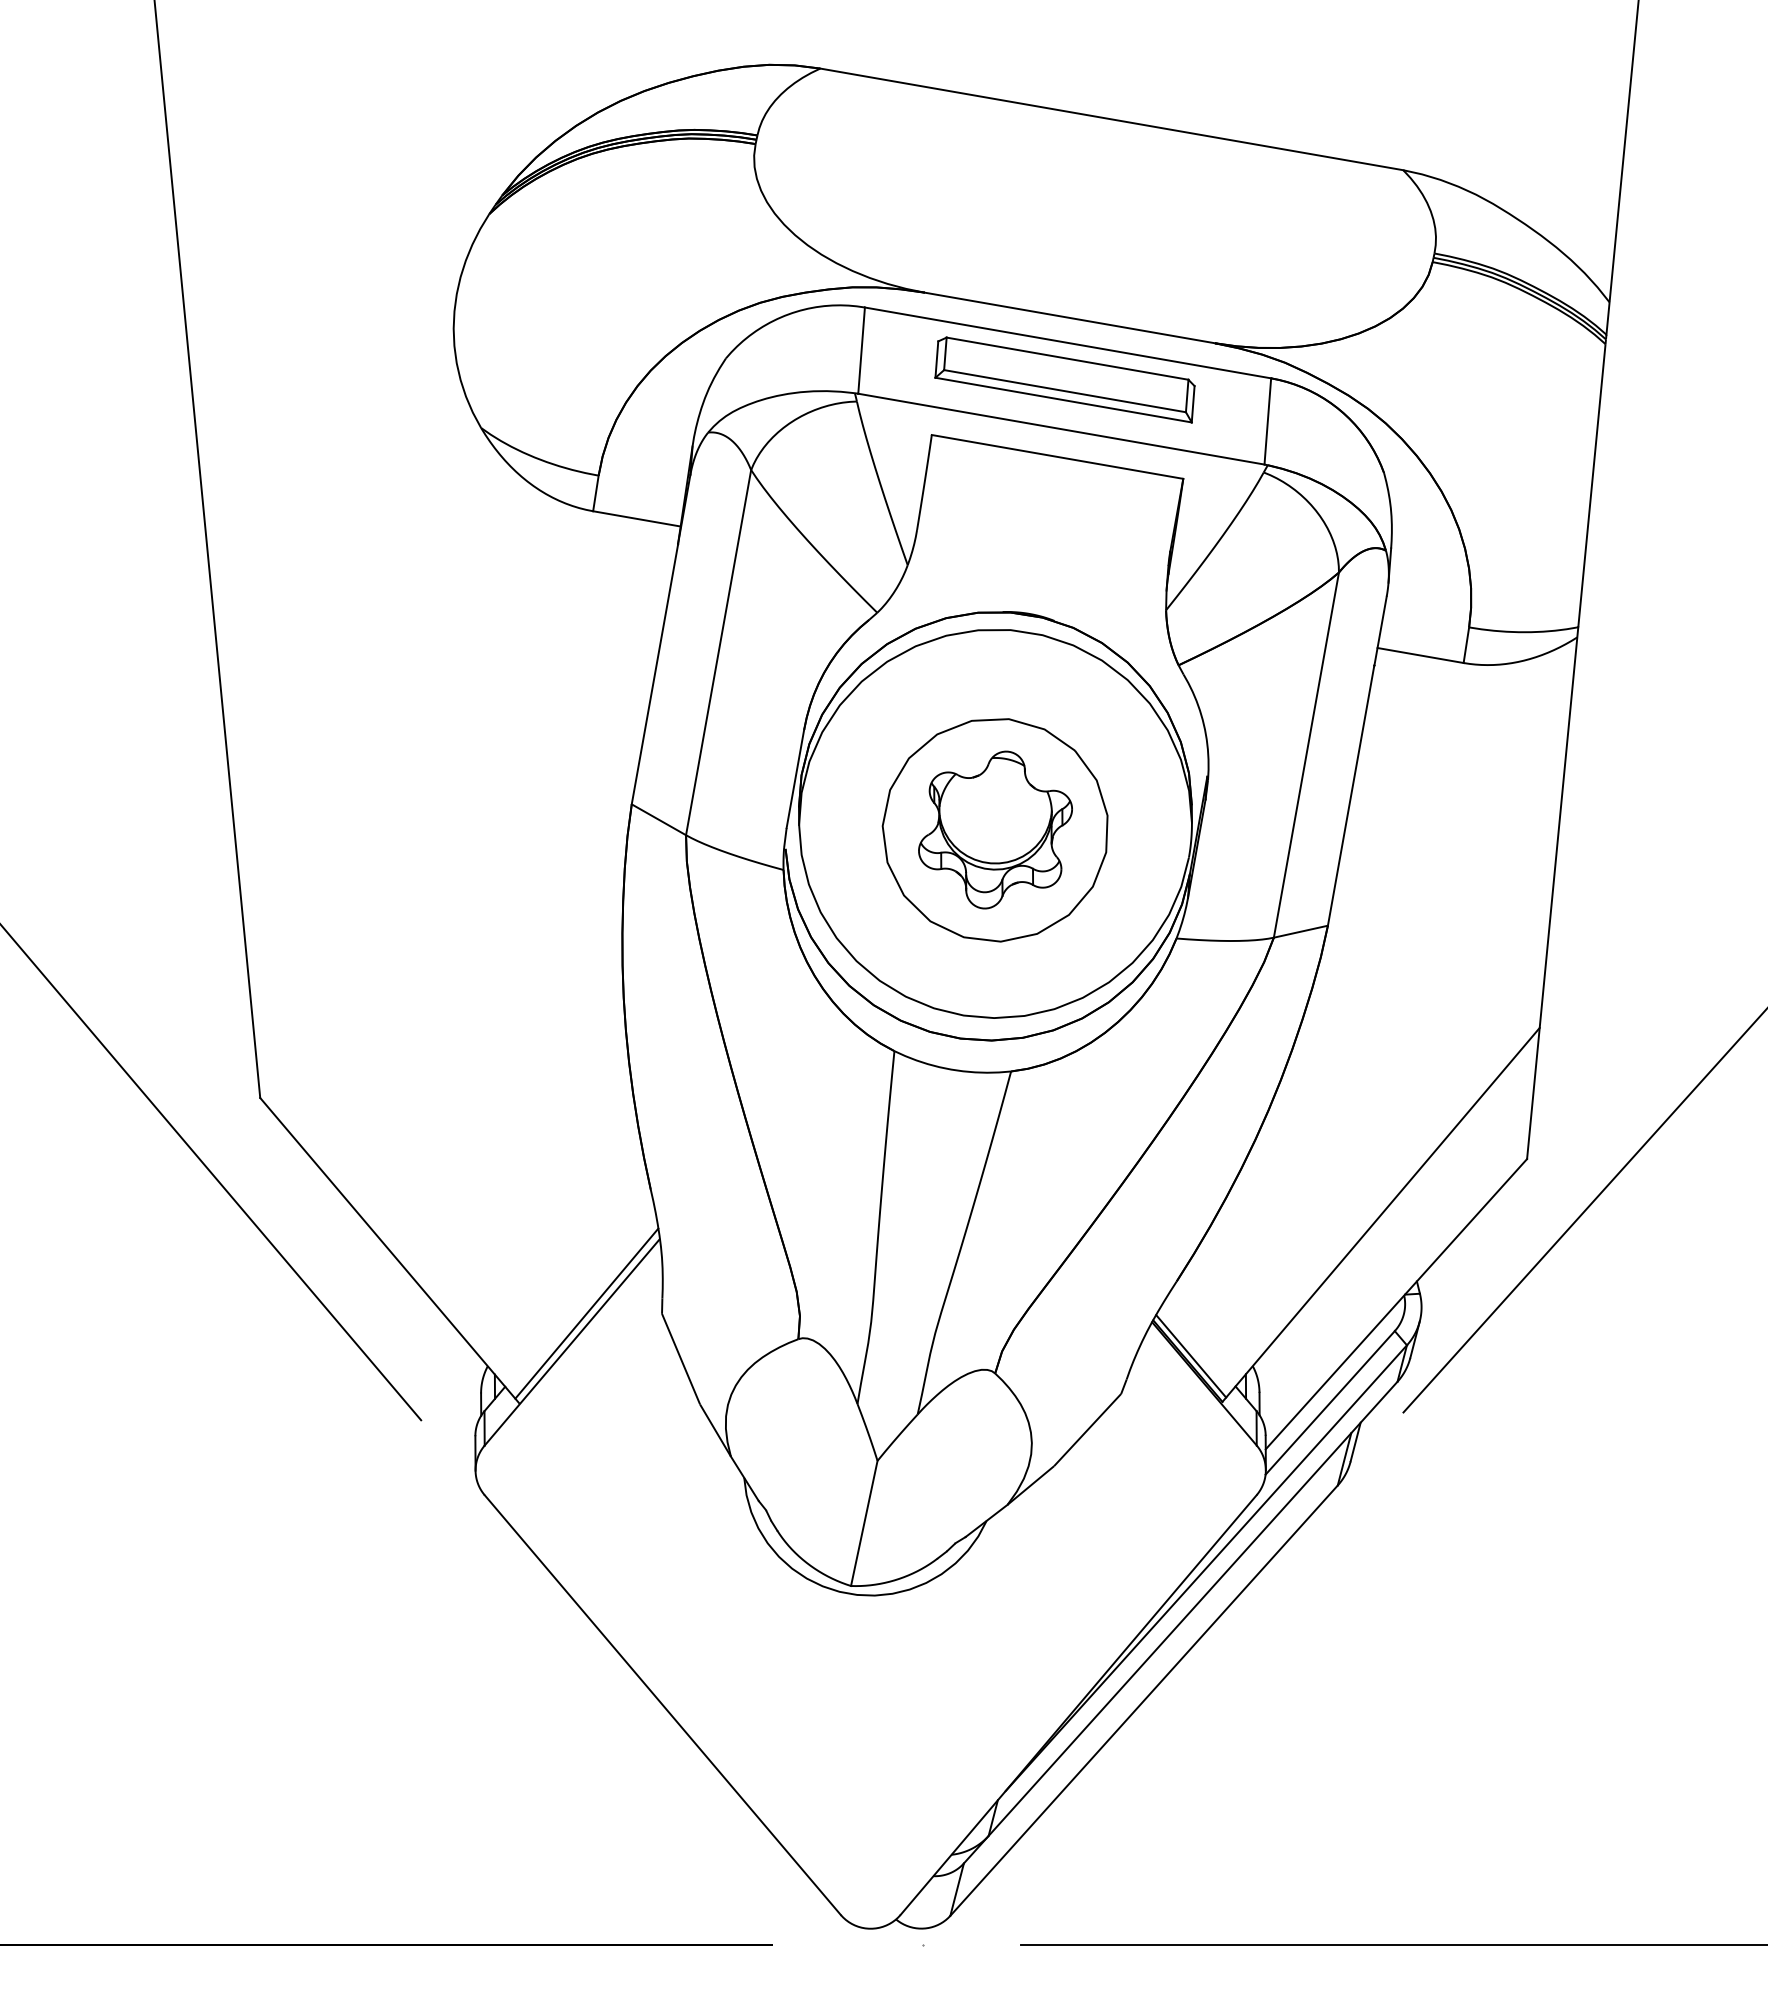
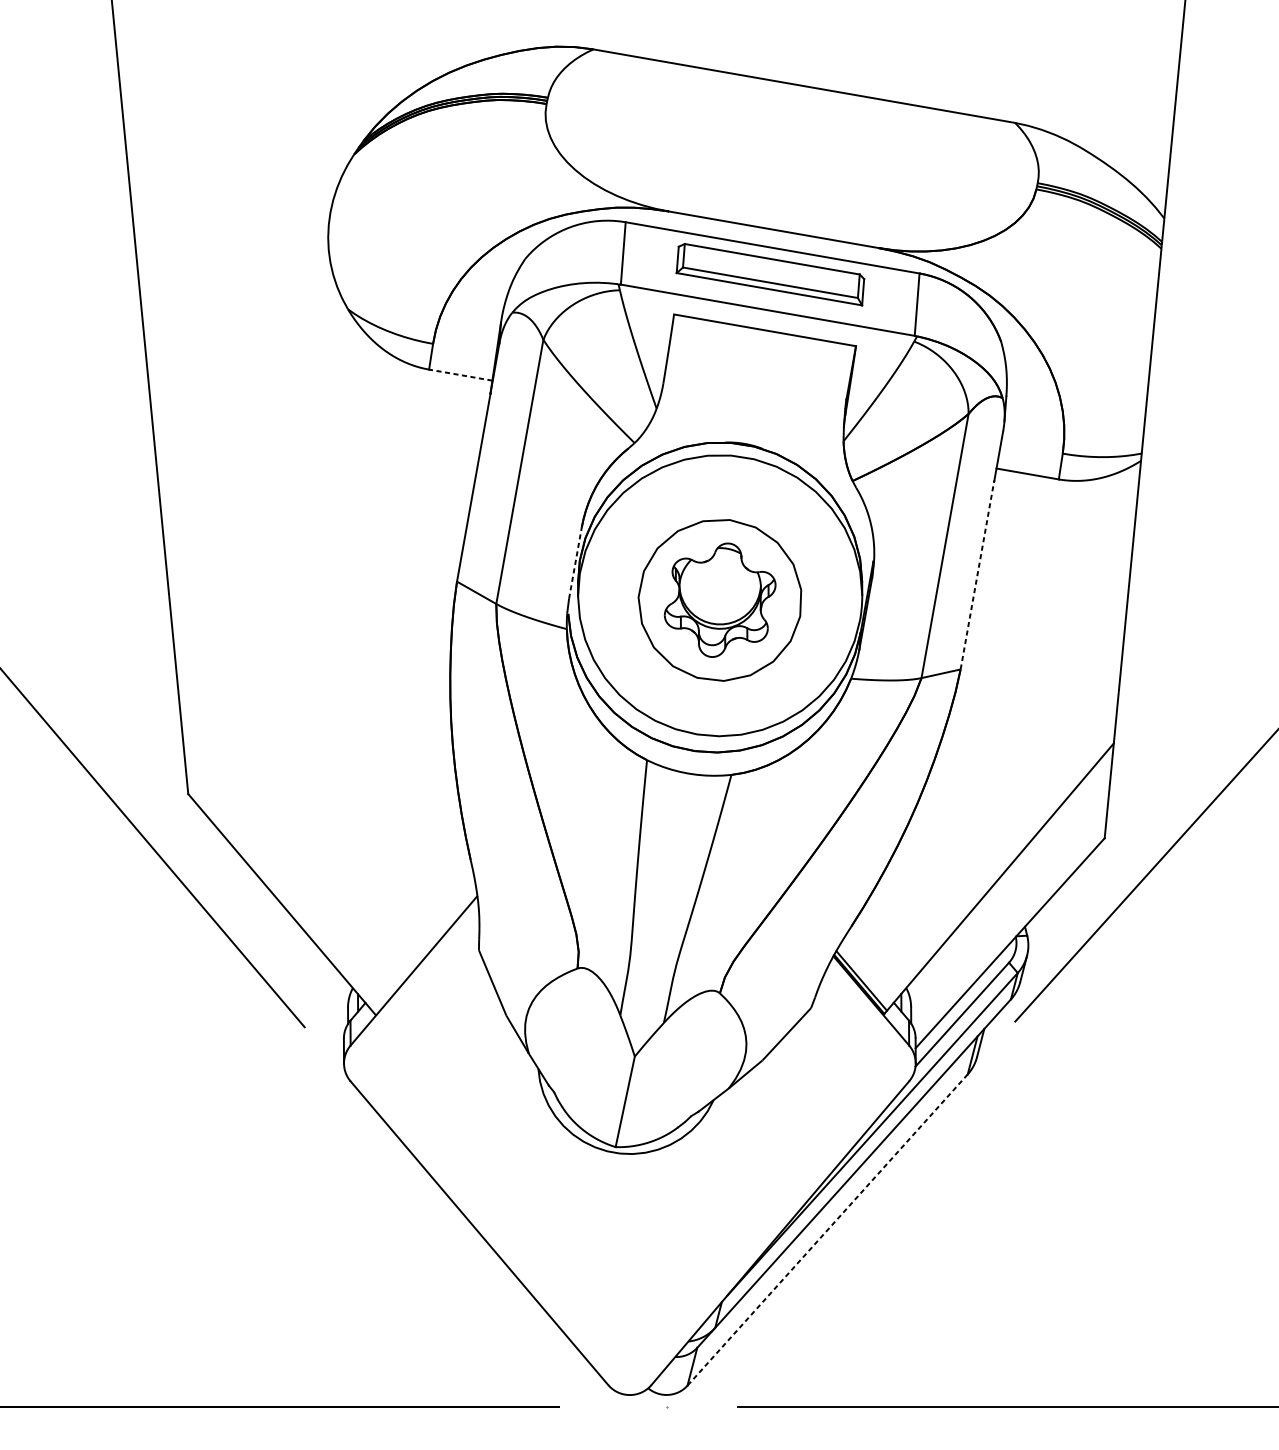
line: (636, 518) -> (460, 374), solid -> dashed
line: (795, 778) -> (575, 562), solid -> dashed
line: (1351, 795) -> (977, 575), solid -> dashed
line: (586, 1313) -> (424, 949), removed
line: (1144, 1700) -> (827, 1229), solid -> dashed

